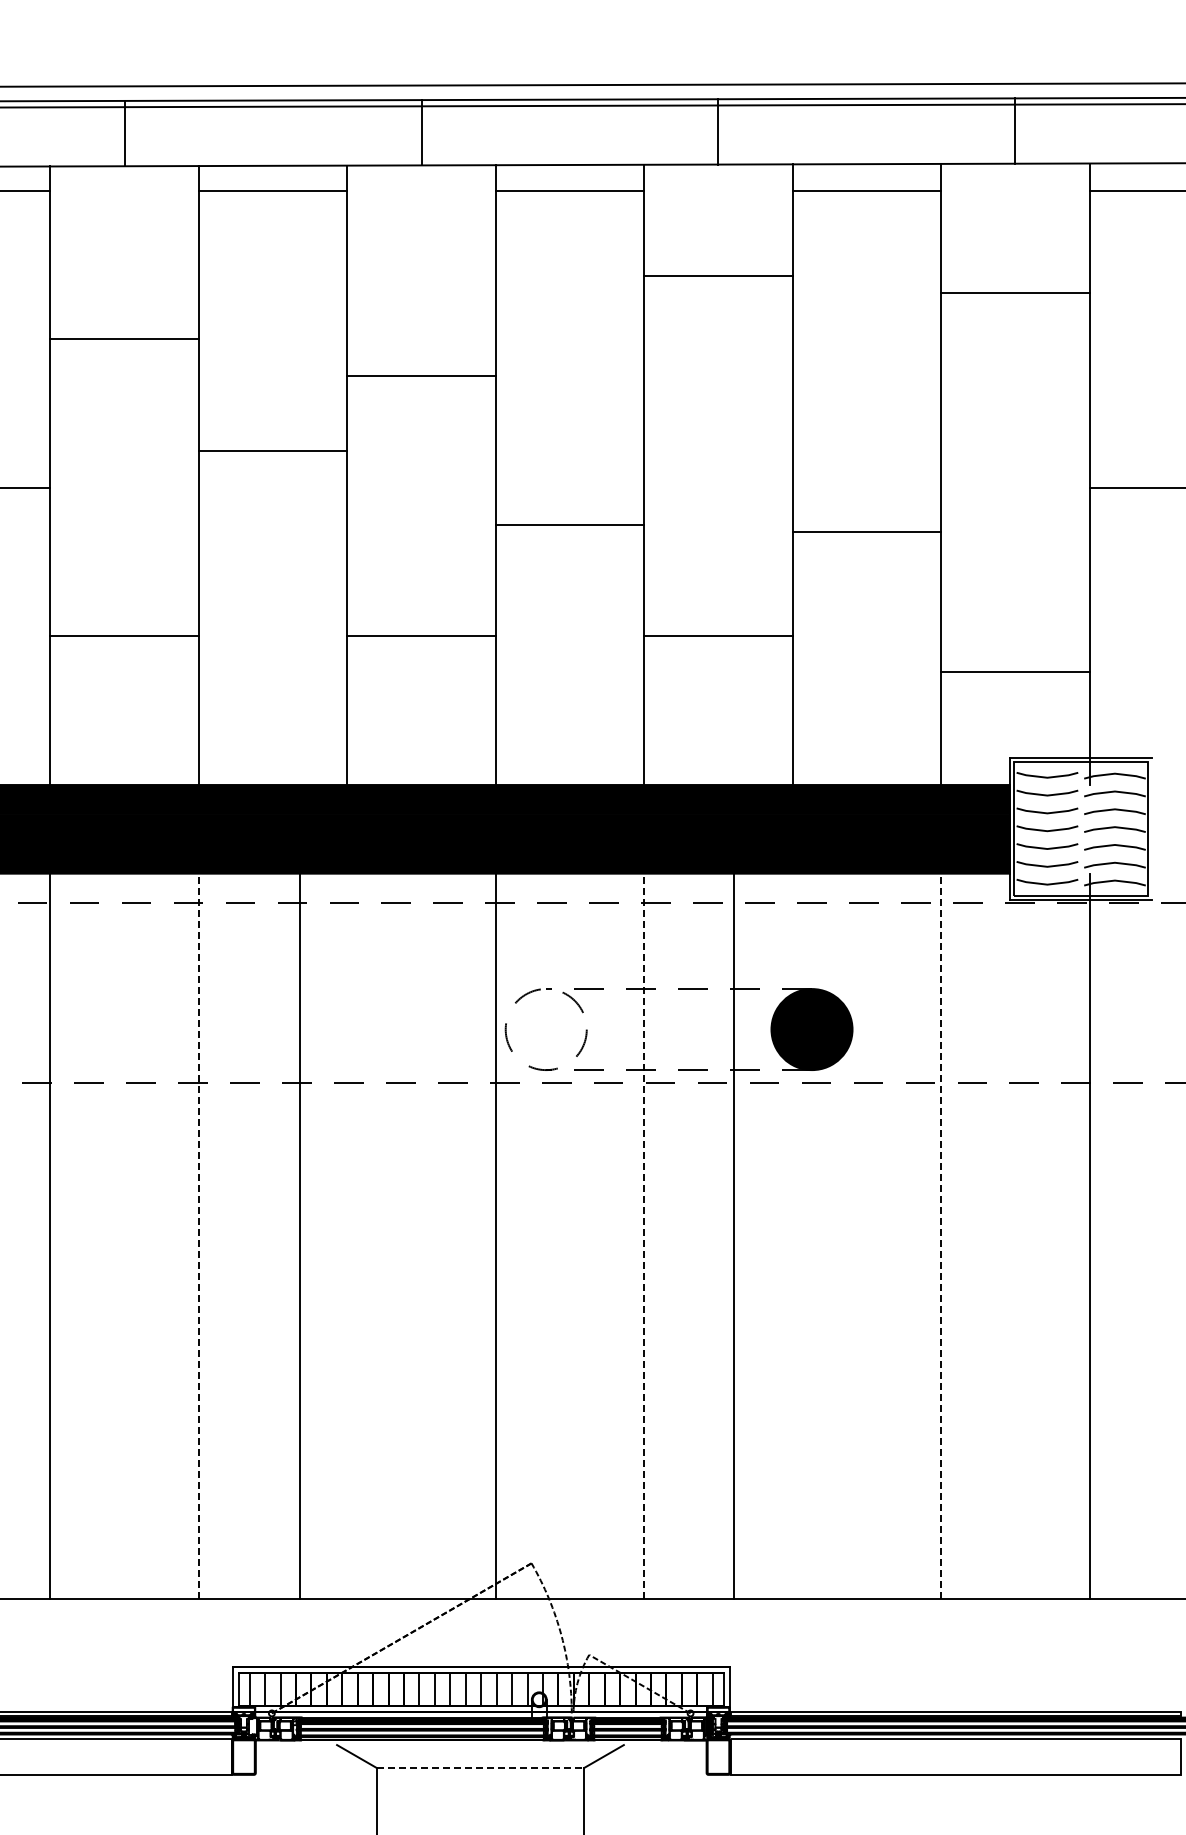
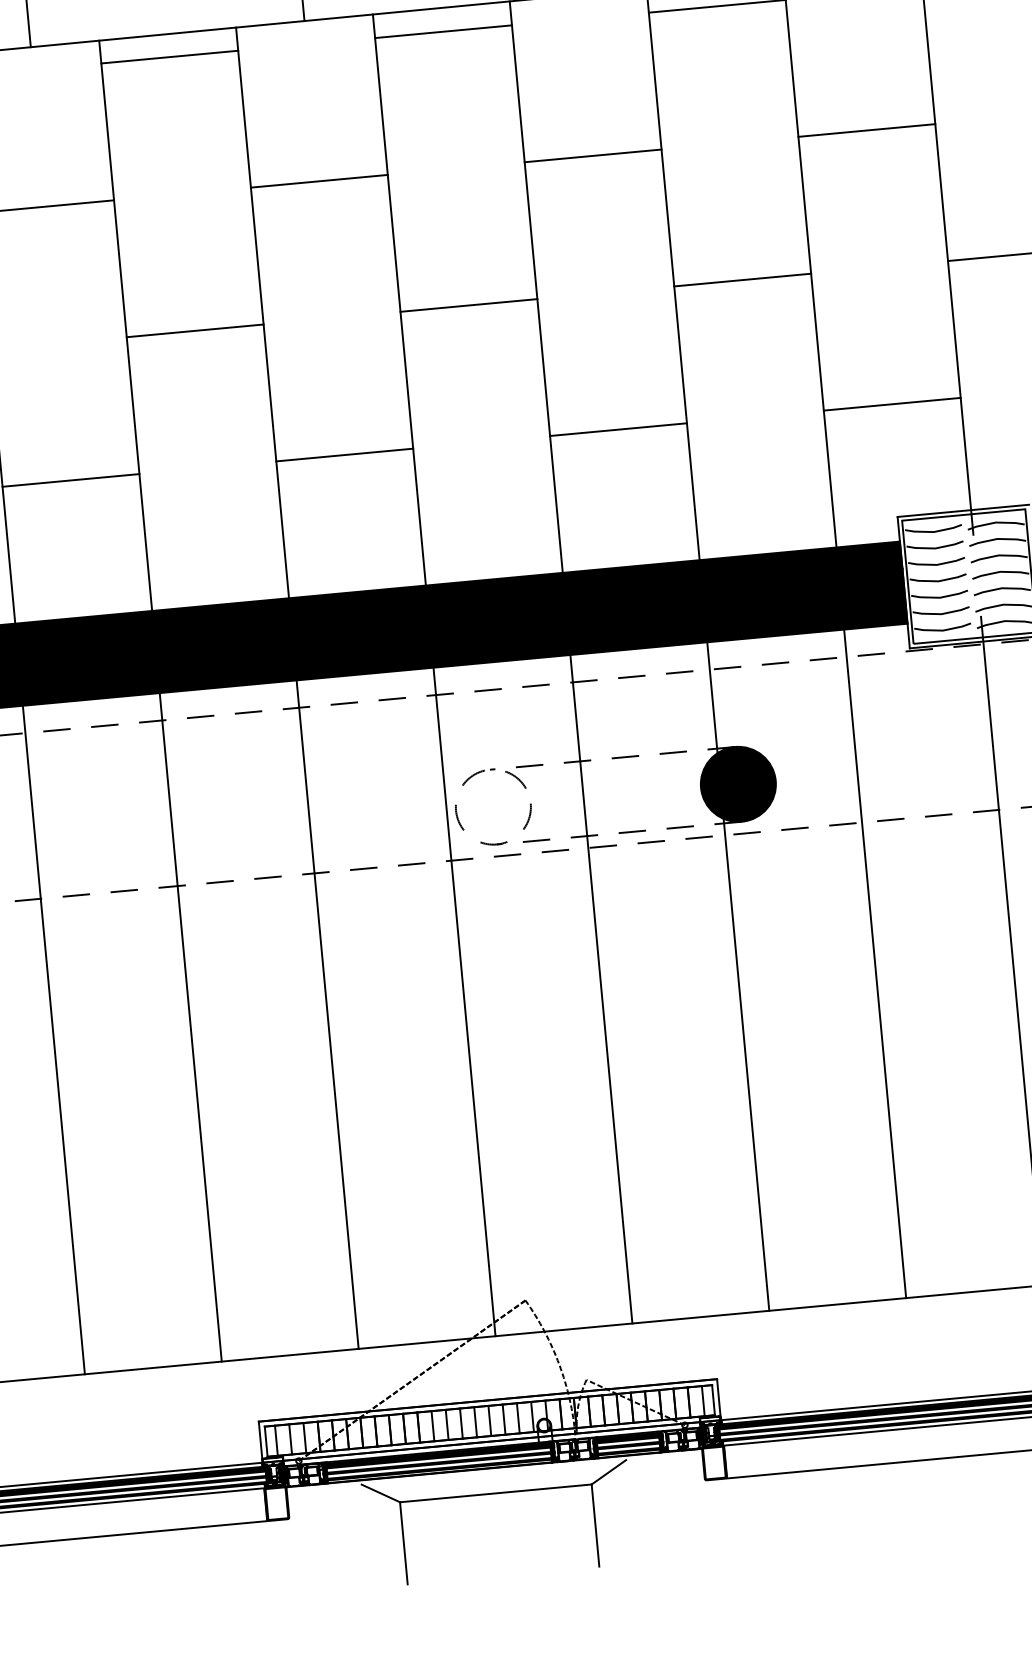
line: (718, 276) -> (593, 156), moved
line: (1015, 293) -> (866, 130), moved
line: (421, 376) -> (319, 181), moved
line: (272, 450) -> (194, 330), moved
line: (569, 524) -> (468, 305), moved
line: (866, 531) -> (742, 279), moved
line: (1015, 672) -> (892, 404), moved
line: (300, 1235) -> (327, 1013), moved
line: (733, 1235) -> (738, 975), moved
line: (198, 1236) -> (190, 1027), dashed -> solid
line: (644, 1236) -> (601, 989), dashed -> solid
line: (941, 1236) -> (875, 964), dashed -> solid
fill: (252, 1726) -> (282, 1474), added
line: (480, 1767) -> (495, 1493), dashed -> solid

